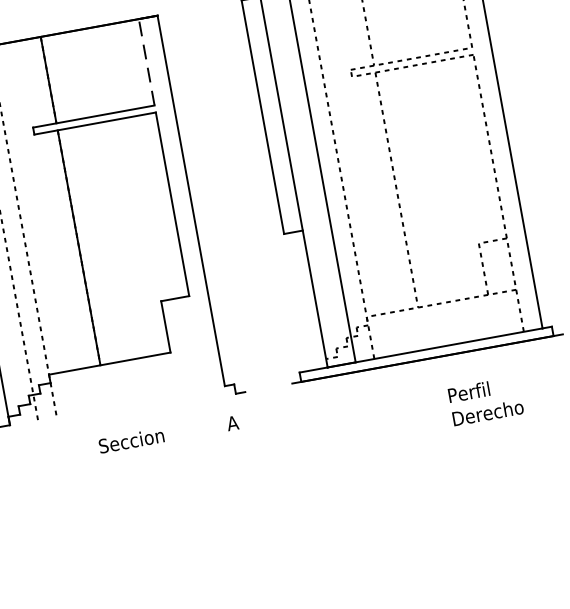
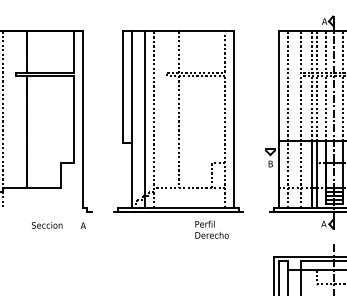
line: (145, 61) -> (73, 51), dashed -> solid
text: (484, 400) -> (211, 229), moved
text: (131, 438) -> (47, 224), moved

